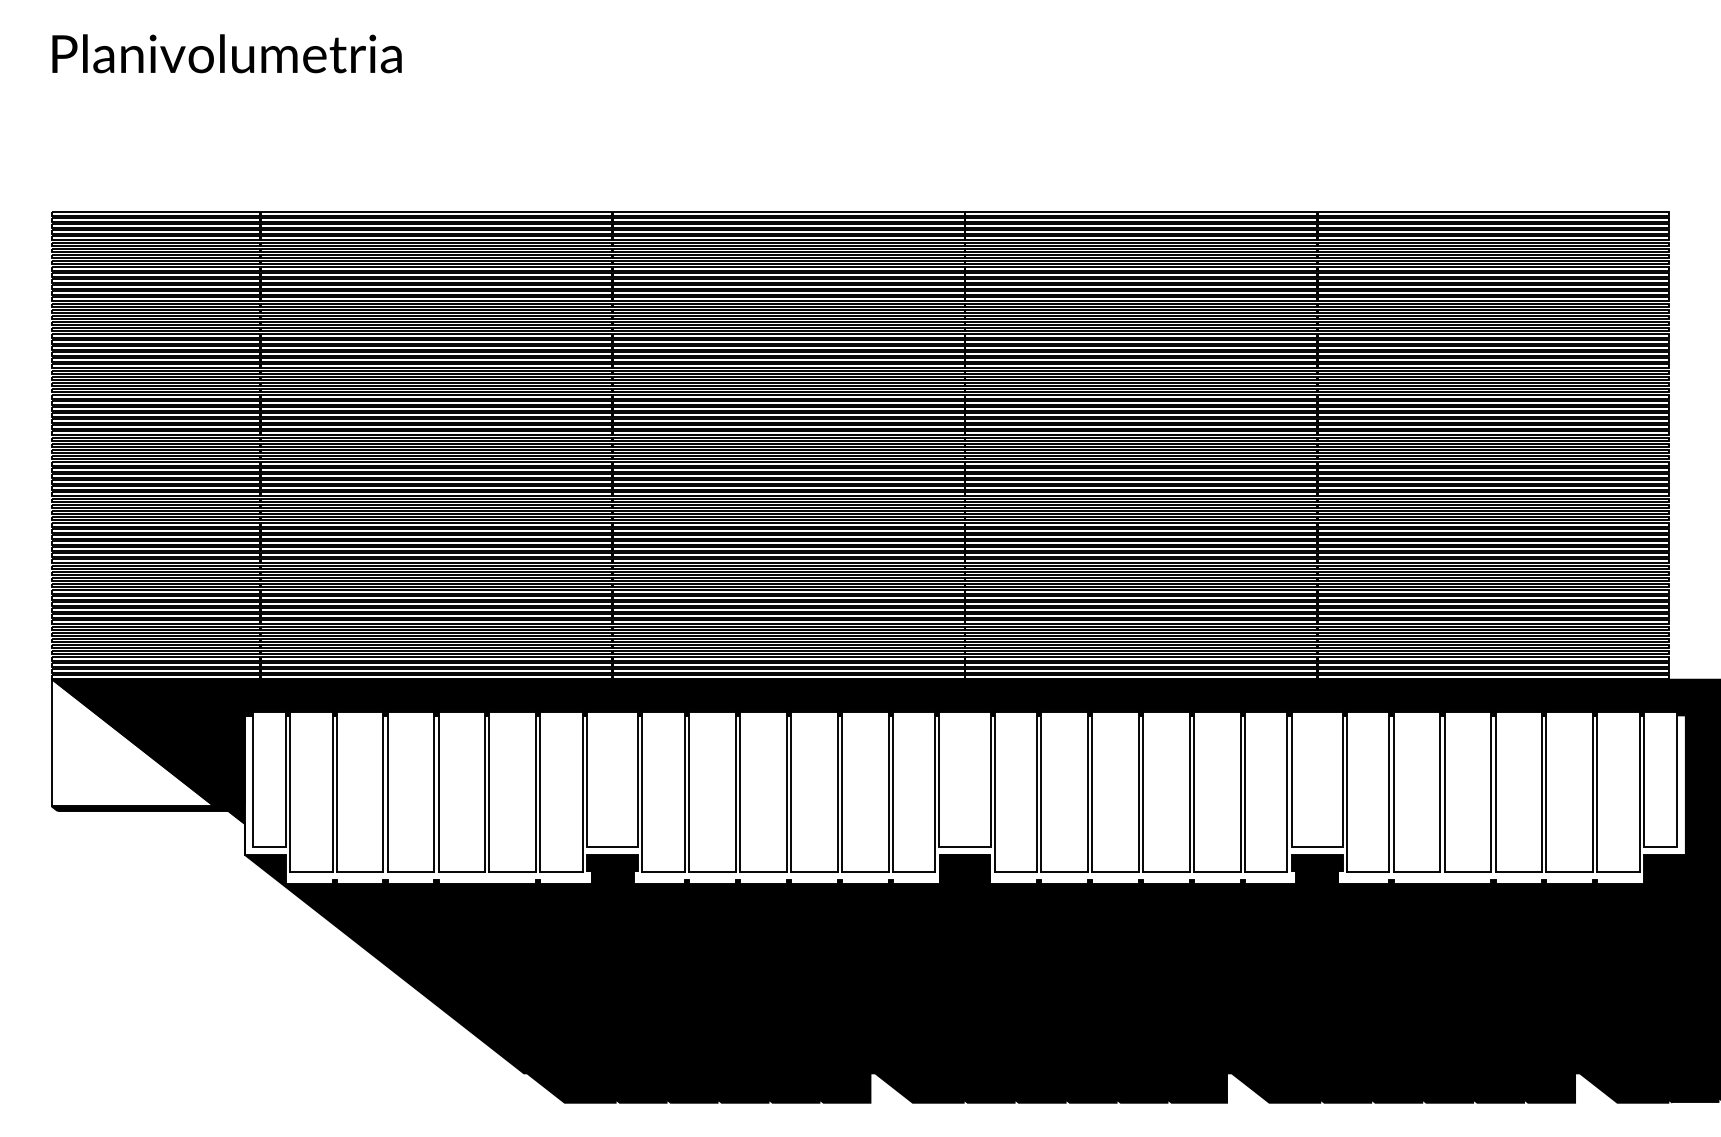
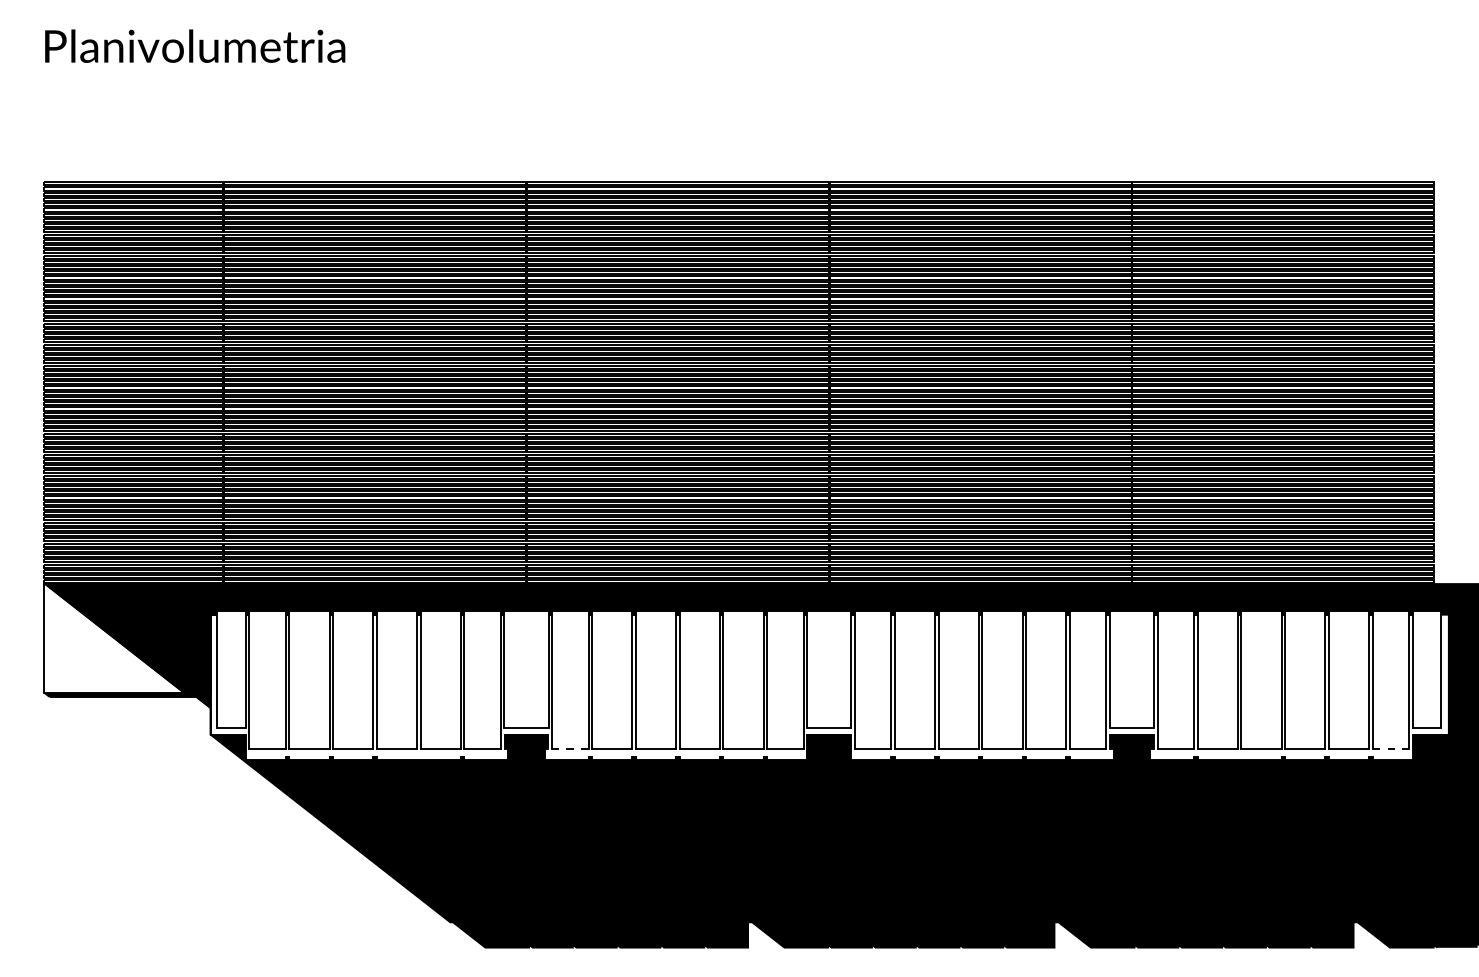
line: (664, 871) -> (571, 748), solid -> dashed
line: (1618, 871) -> (1390, 748), solid -> dashed

